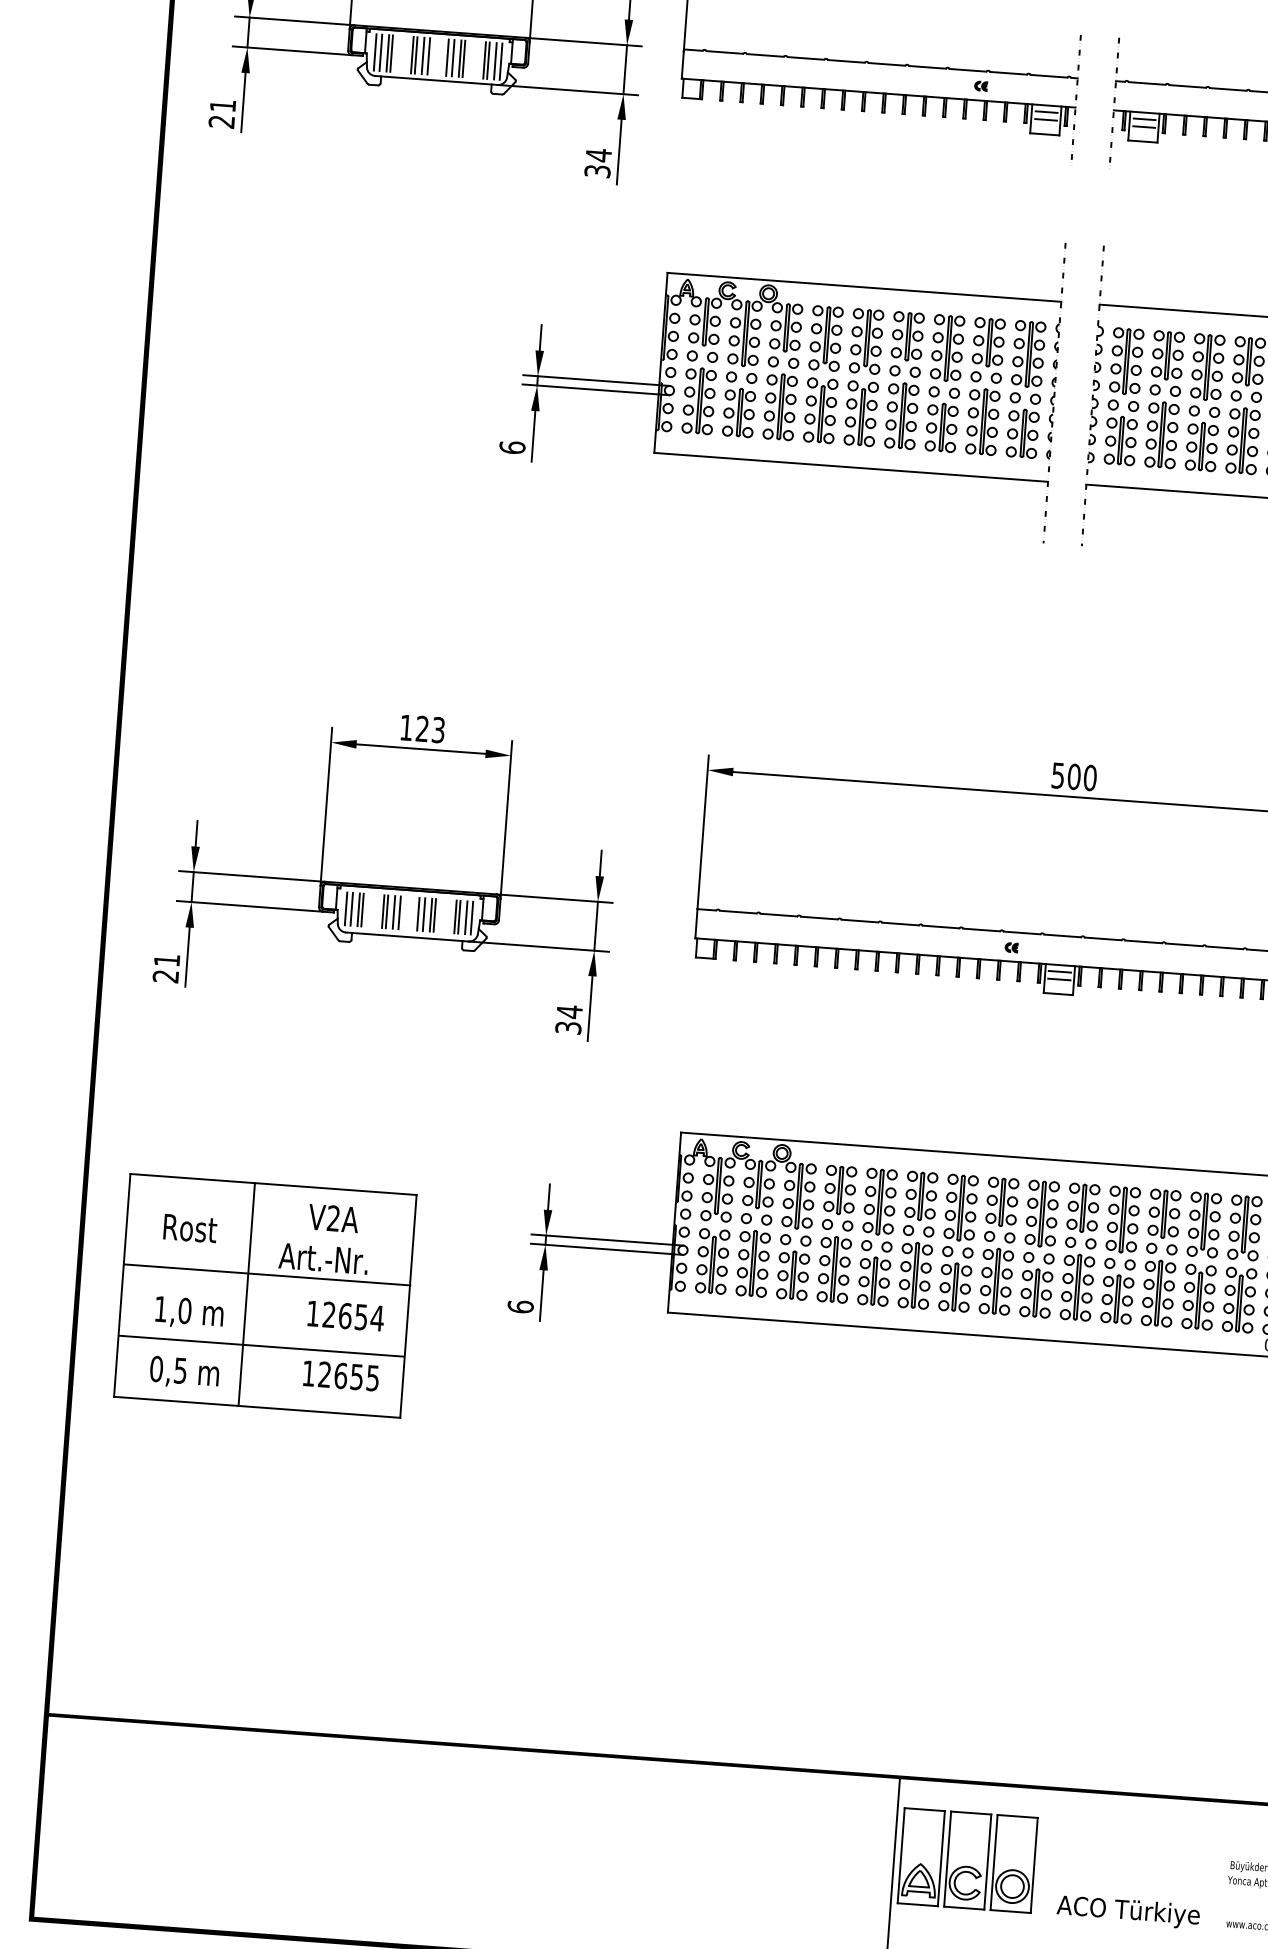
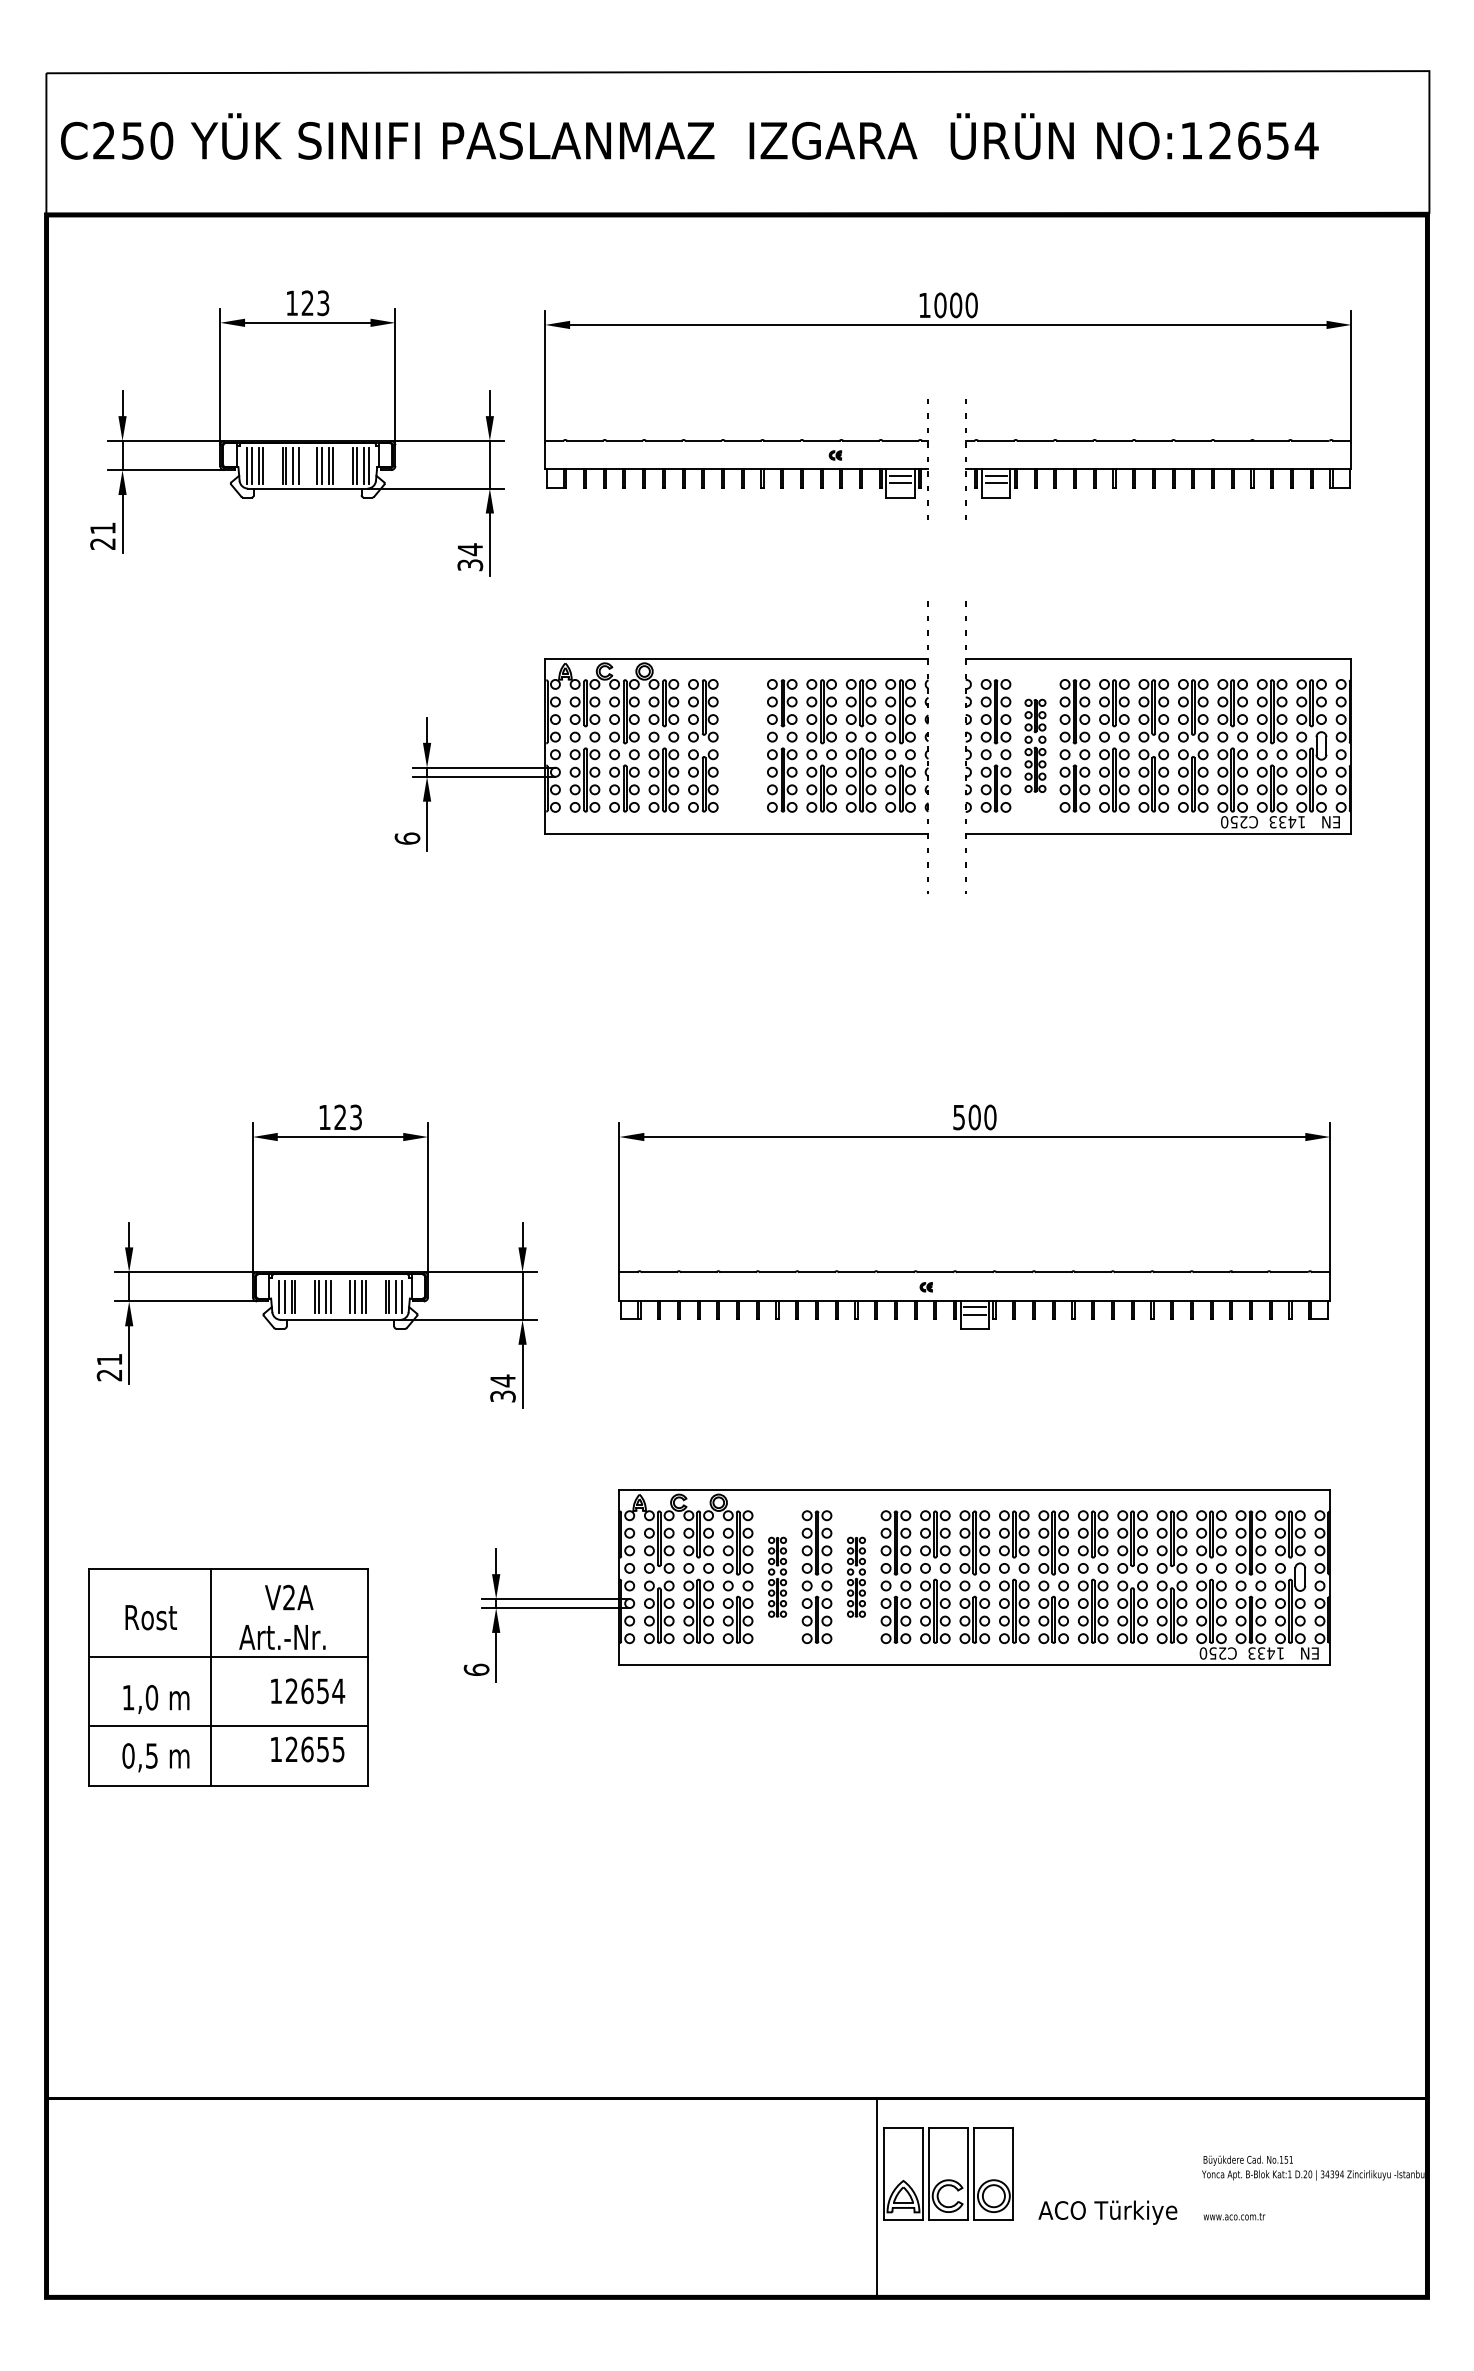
part: (858, 371) -> (737, 740), removed
part: (1164, 399) -> (1035, 745), size x0.7
part: (836, 1234) -> (777, 1577), size x0.6
part: (918, 1240) -> (856, 1577), size x0.6

